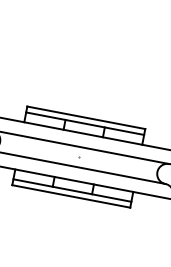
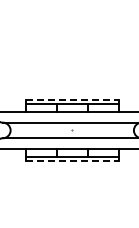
line: (86, 117) -> (72, 99), solid -> dashed
line: (71, 196) -> (72, 161), solid -> dashed

